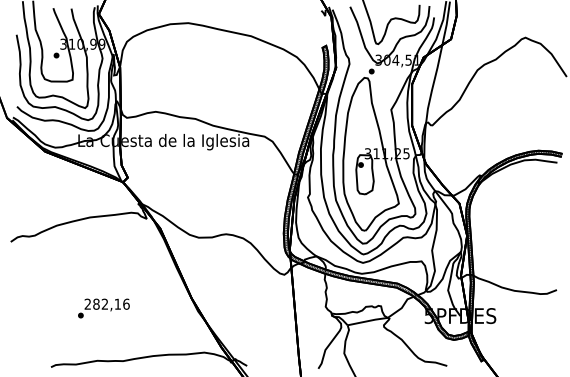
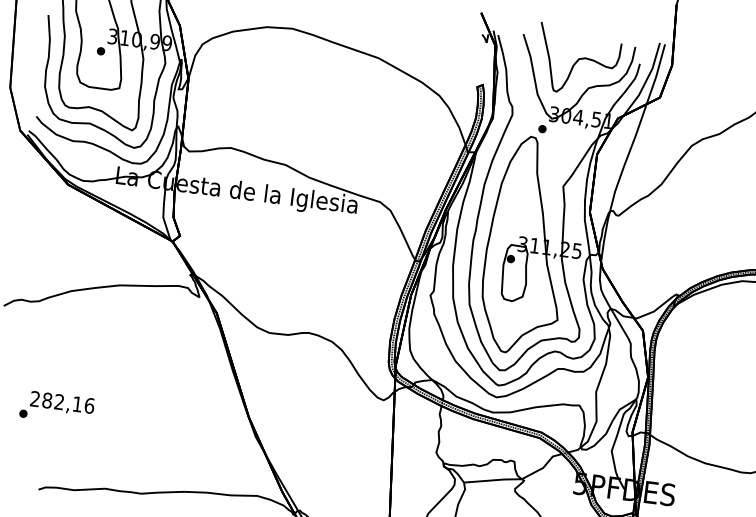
text: (103, 308) -> (56, 407), moved

